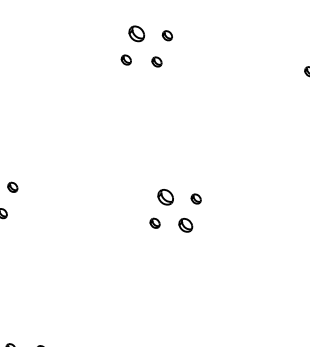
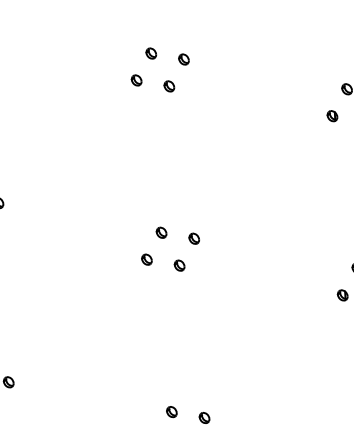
part: (137, 33) -> (151, 53), size x0.62
part: (165, 196) -> (161, 232), size x0.62
part: (185, 225) -> (179, 265), size x0.71

